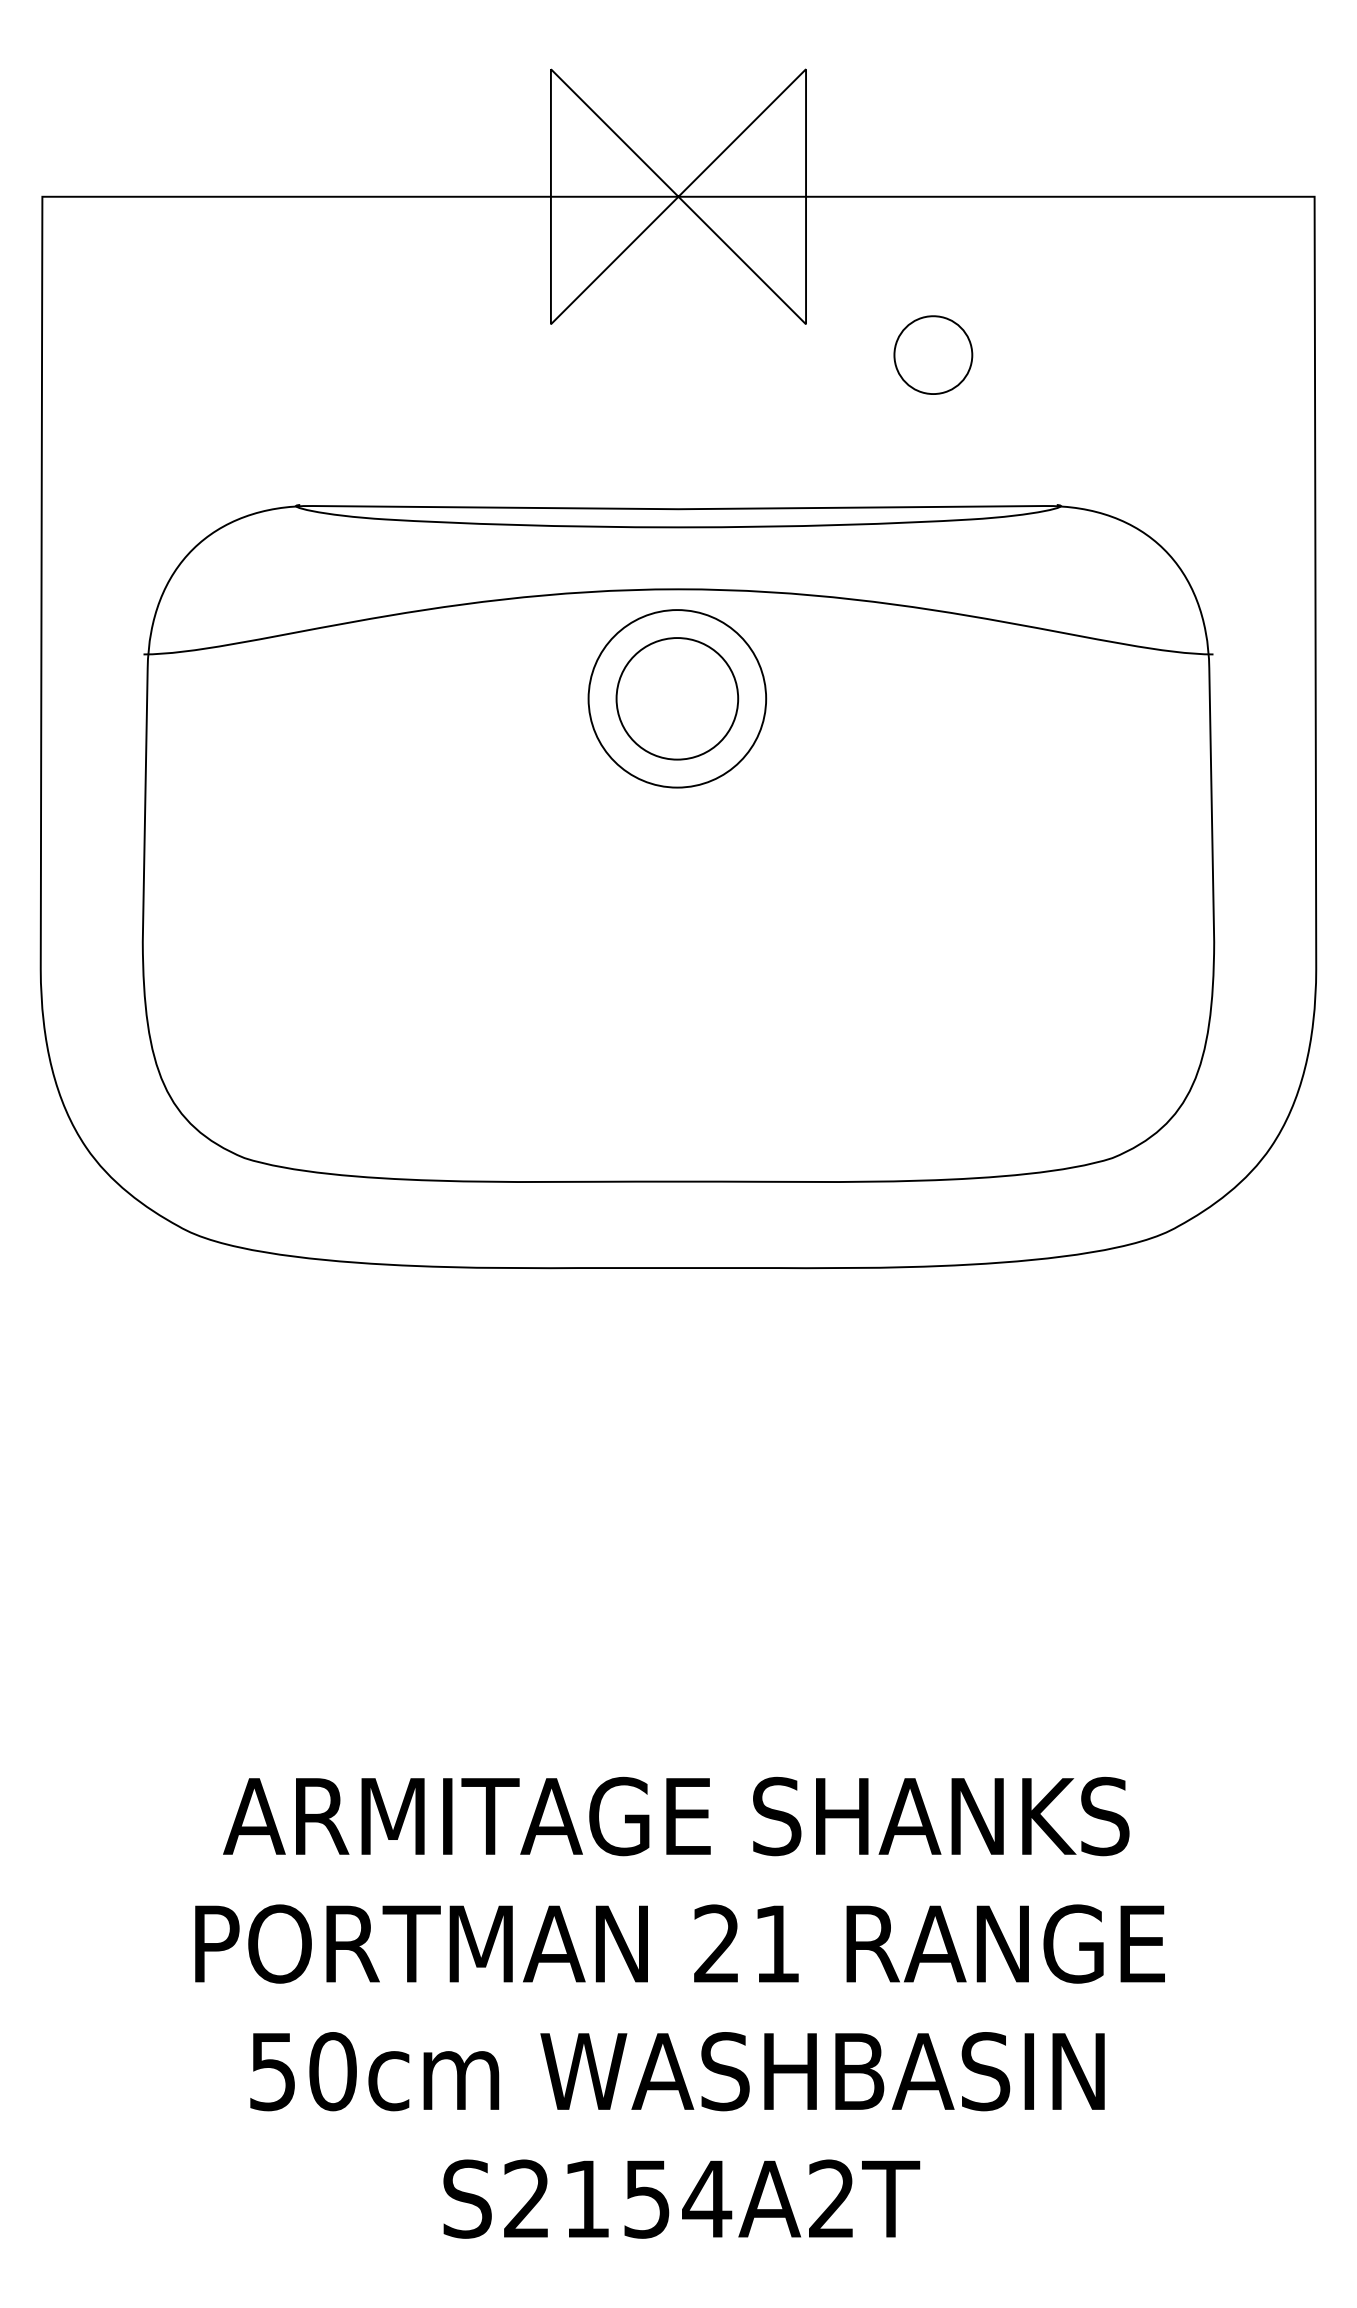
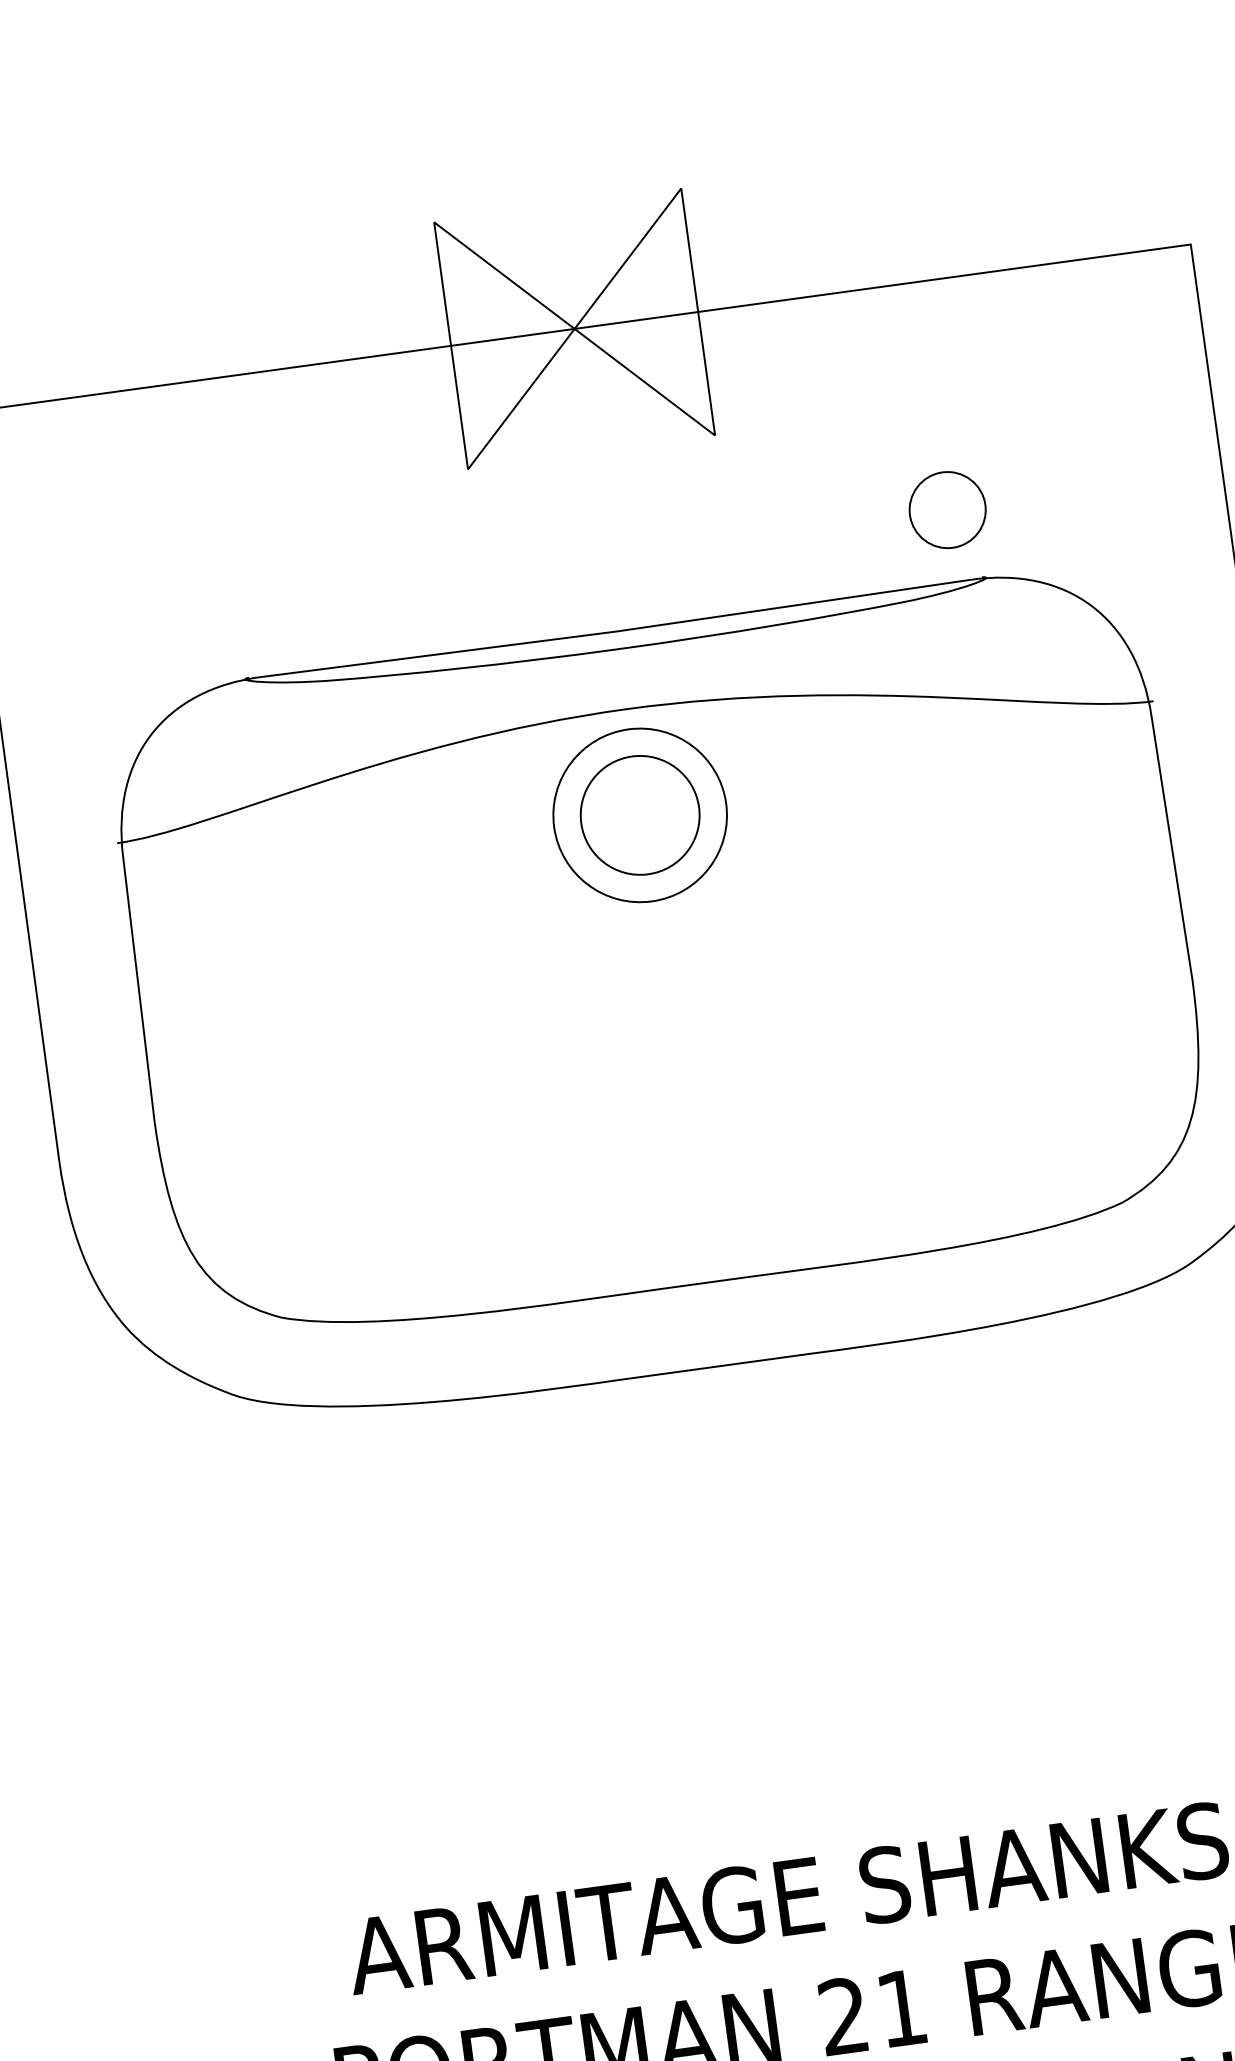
part: (933, 354) -> (947, 509), moved

